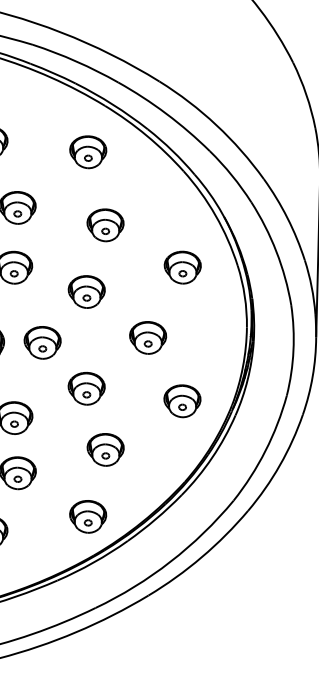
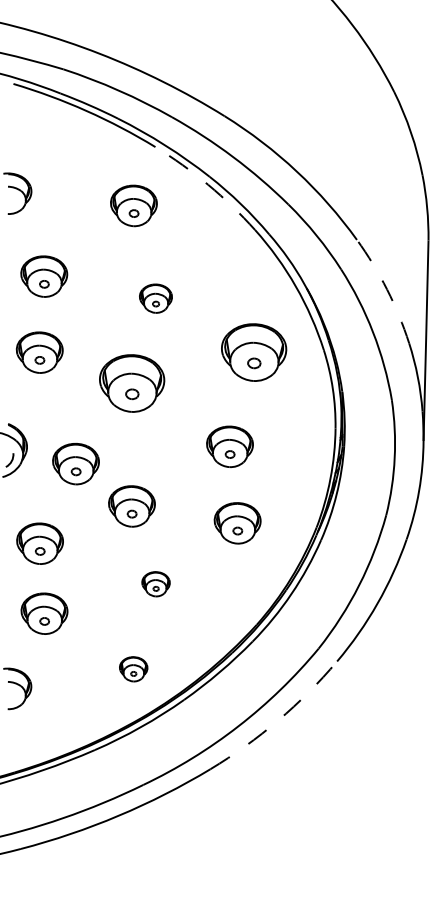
arc: (146, 135) -> (208, 184), solid -> dashed
arc: (287, 218) -> (387, 289), solid -> dashed
part: (105, 225) -> (155, 298), size x0.7
part: (182, 267) -> (253, 352), size x1.4
part: (86, 292) -> (131, 383), size x1.4
part: (147, 337) -> (229, 446), moved
part: (42, 342) -> (75, 463), moved
part: (182, 401) -> (237, 523), moved
part: (105, 450) -> (155, 584), size x0.6
part: (87, 517) -> (133, 669), size x0.6
arc: (202, 557) -> (278, 720), solid -> dashed

